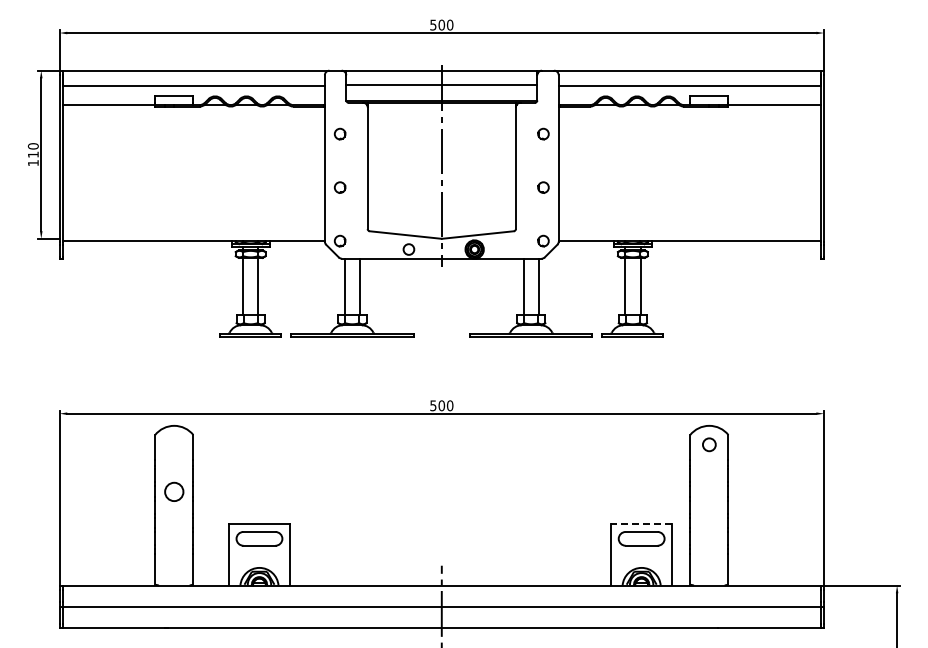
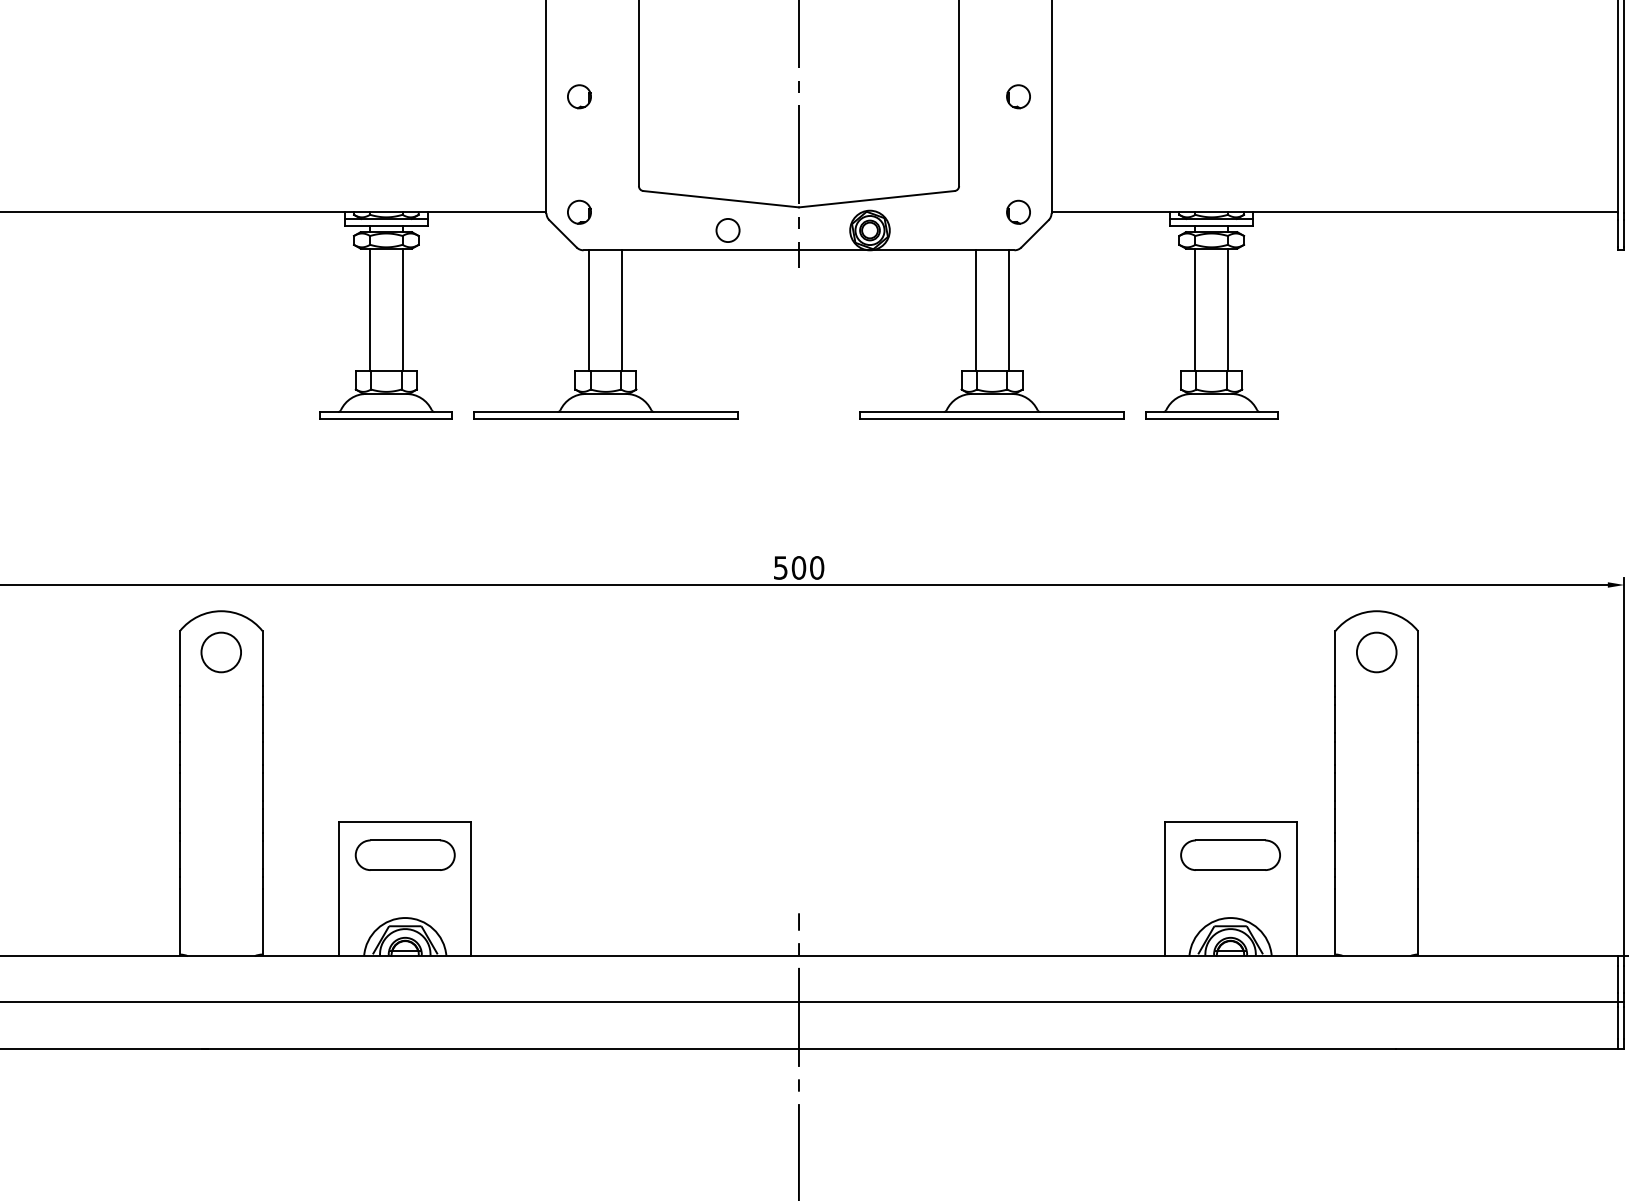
circle: (709, 444) -> (1377, 651), size x1.43
circle: (174, 491) -> (221, 651), moved
line: (641, 523) -> (1230, 822), dashed -> solid

